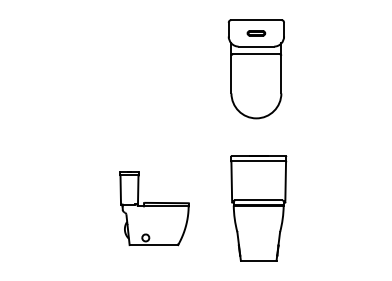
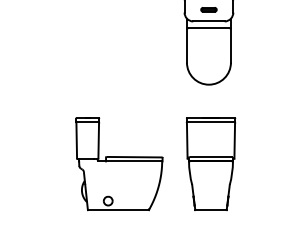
part: (154, 208) -> (119, 164), size x1.43

